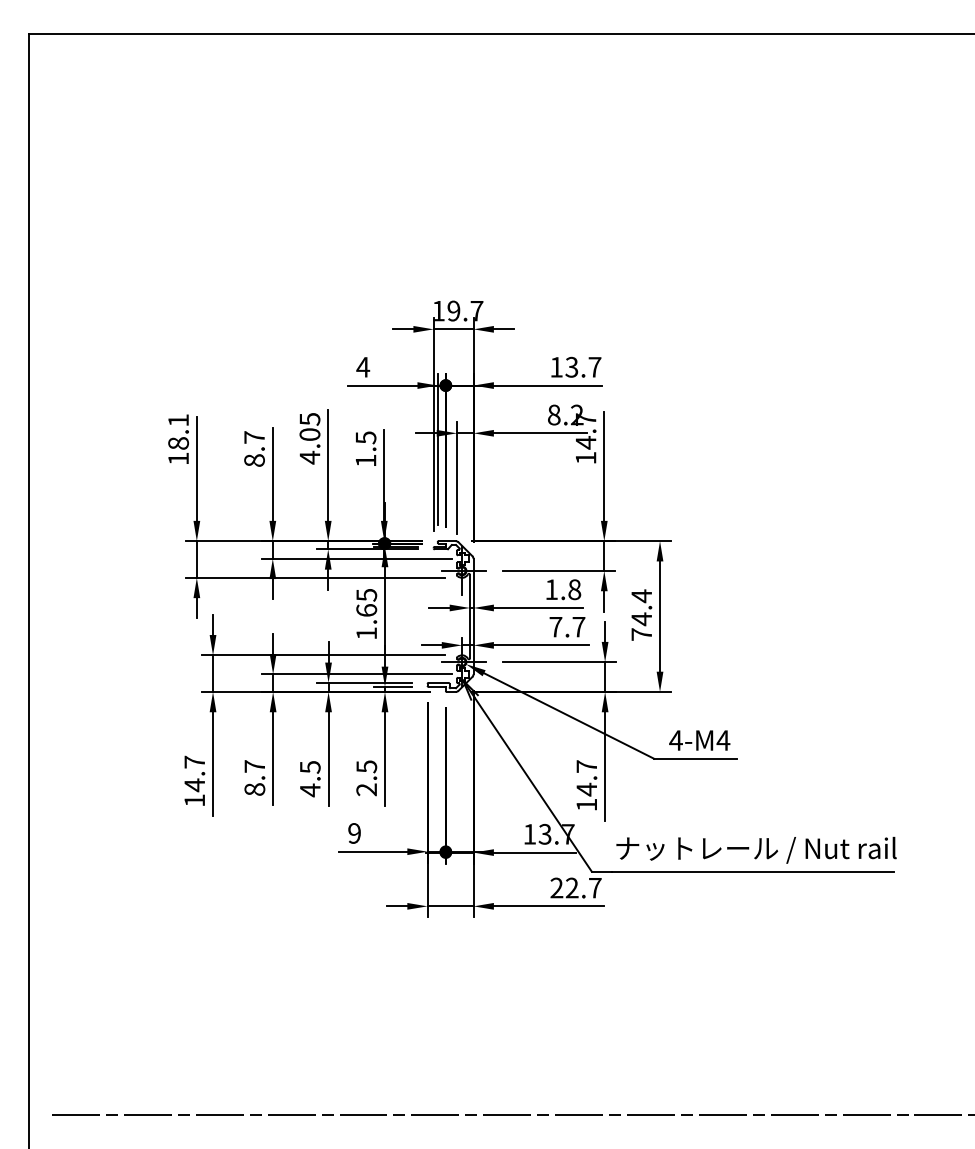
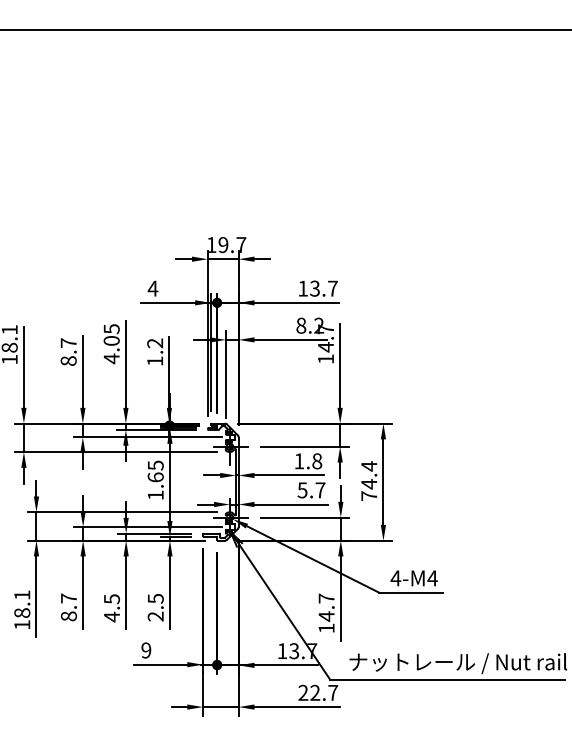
text: (365, 437) -> (154, 343), 1.5 -> 1.2
text: (555, 627) -> (302, 490), 7.7 -> 5.7
text: (194, 773) -> (22, 603), 14.7 -> 18.1

